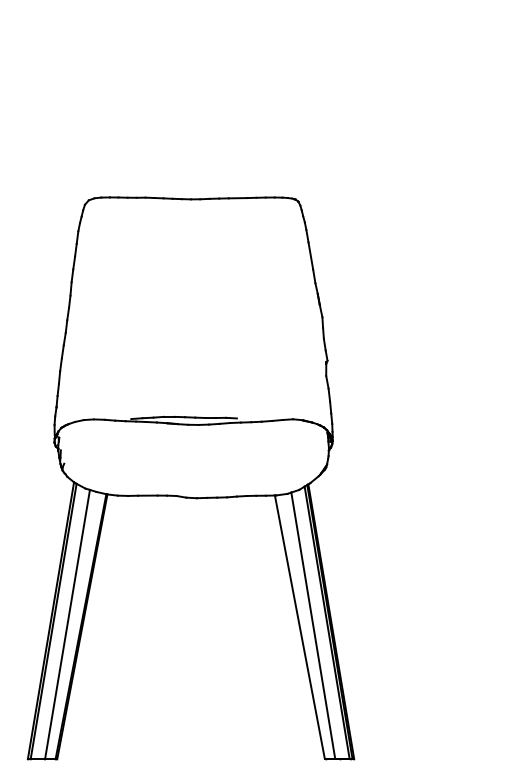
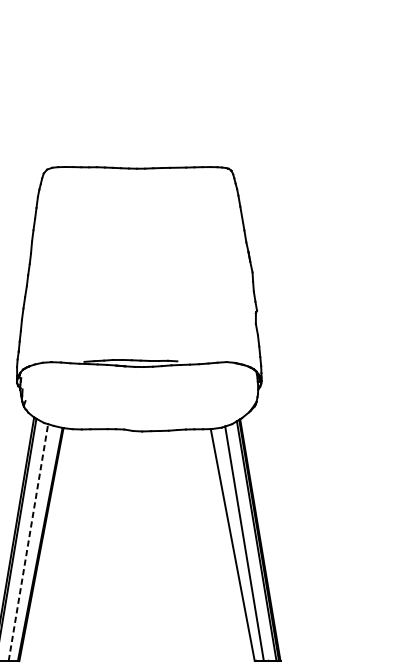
line: (67, 624) -> (28, 542), solid -> dashed

